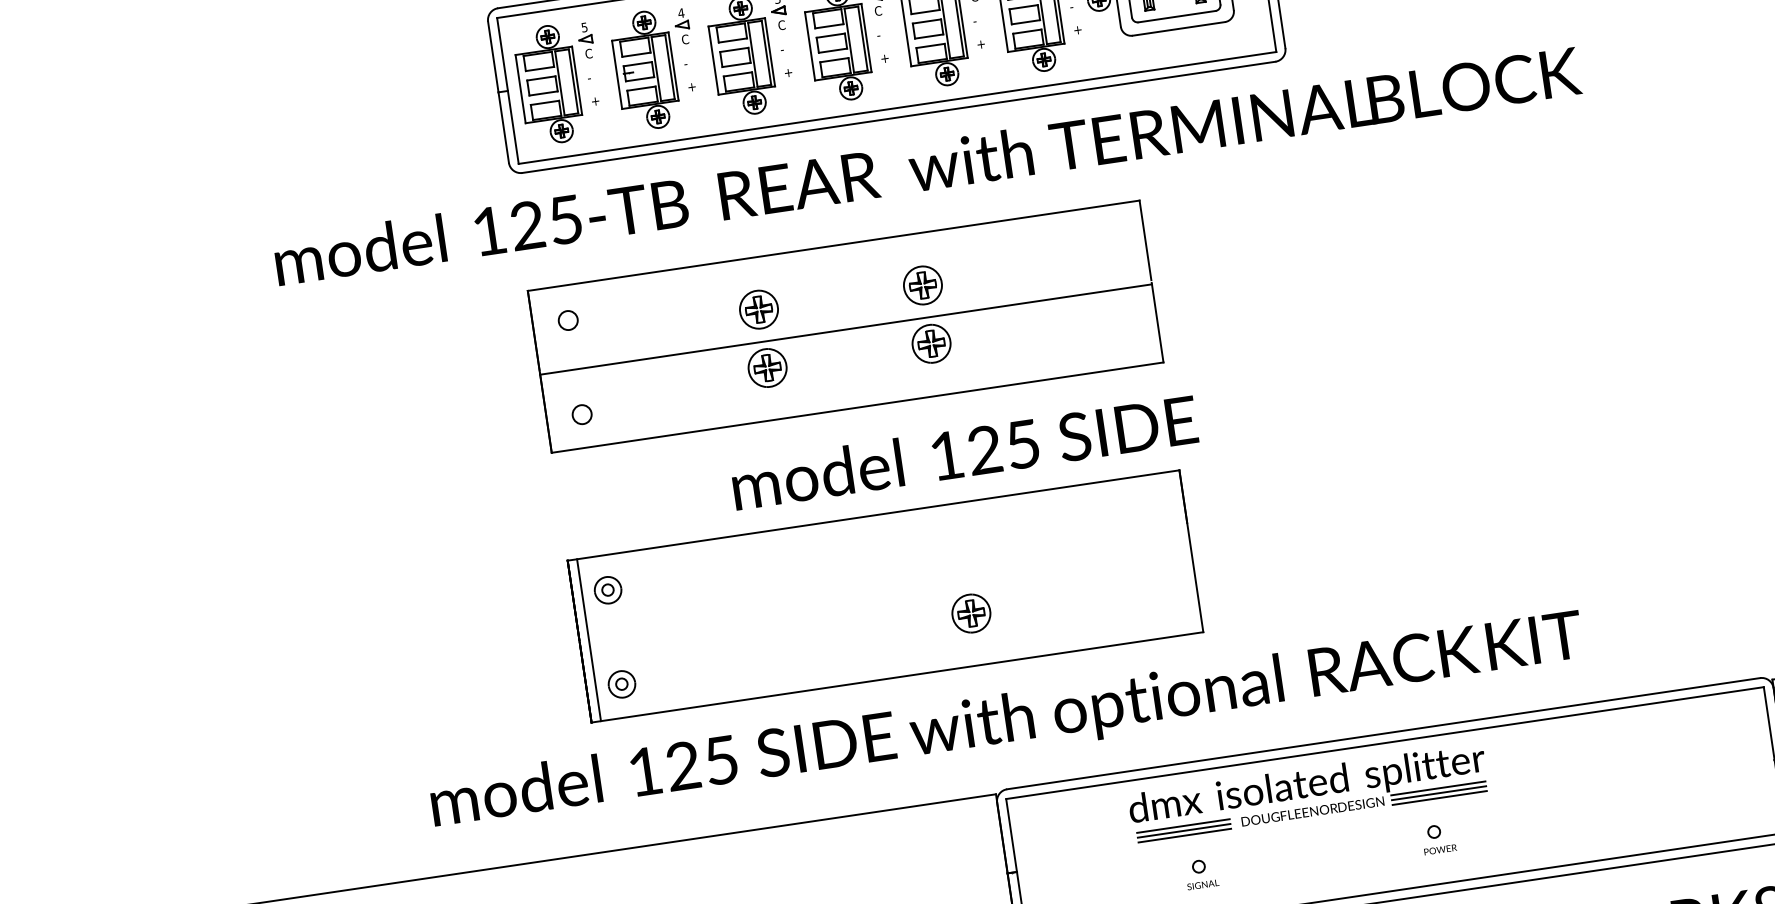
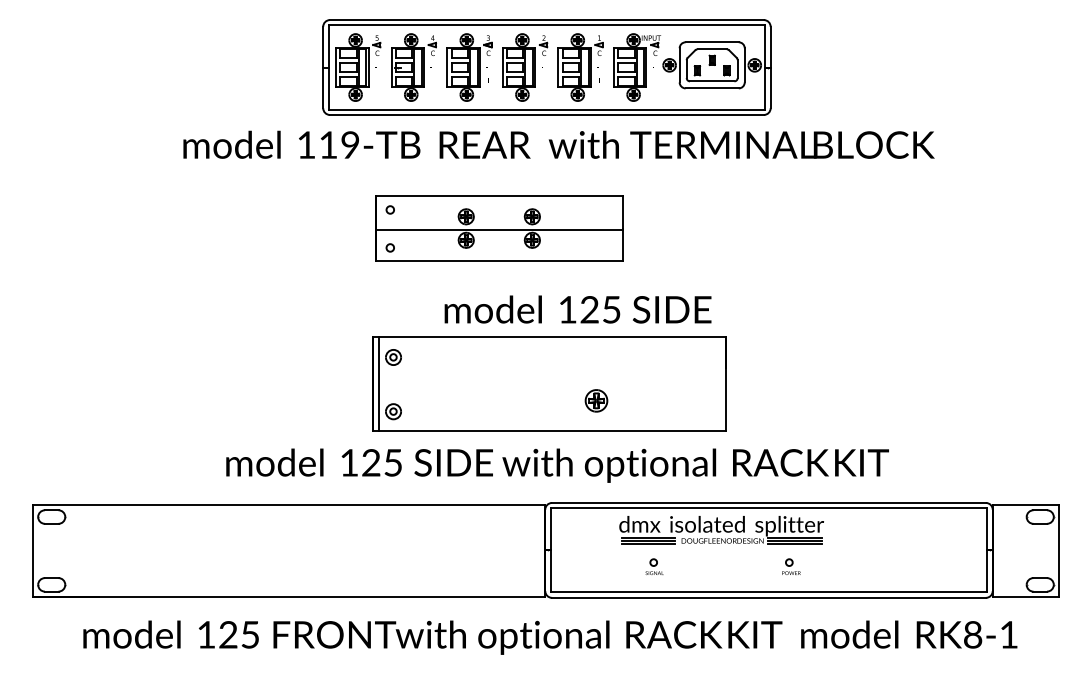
text: (544, 221) -> (338, 144), 125-TB -> 119-TB
part: (845, 326) -> (499, 228), size x0.7
text: (963, 452) -> (577, 309), moved
part: (885, 595) -> (549, 383), moved

